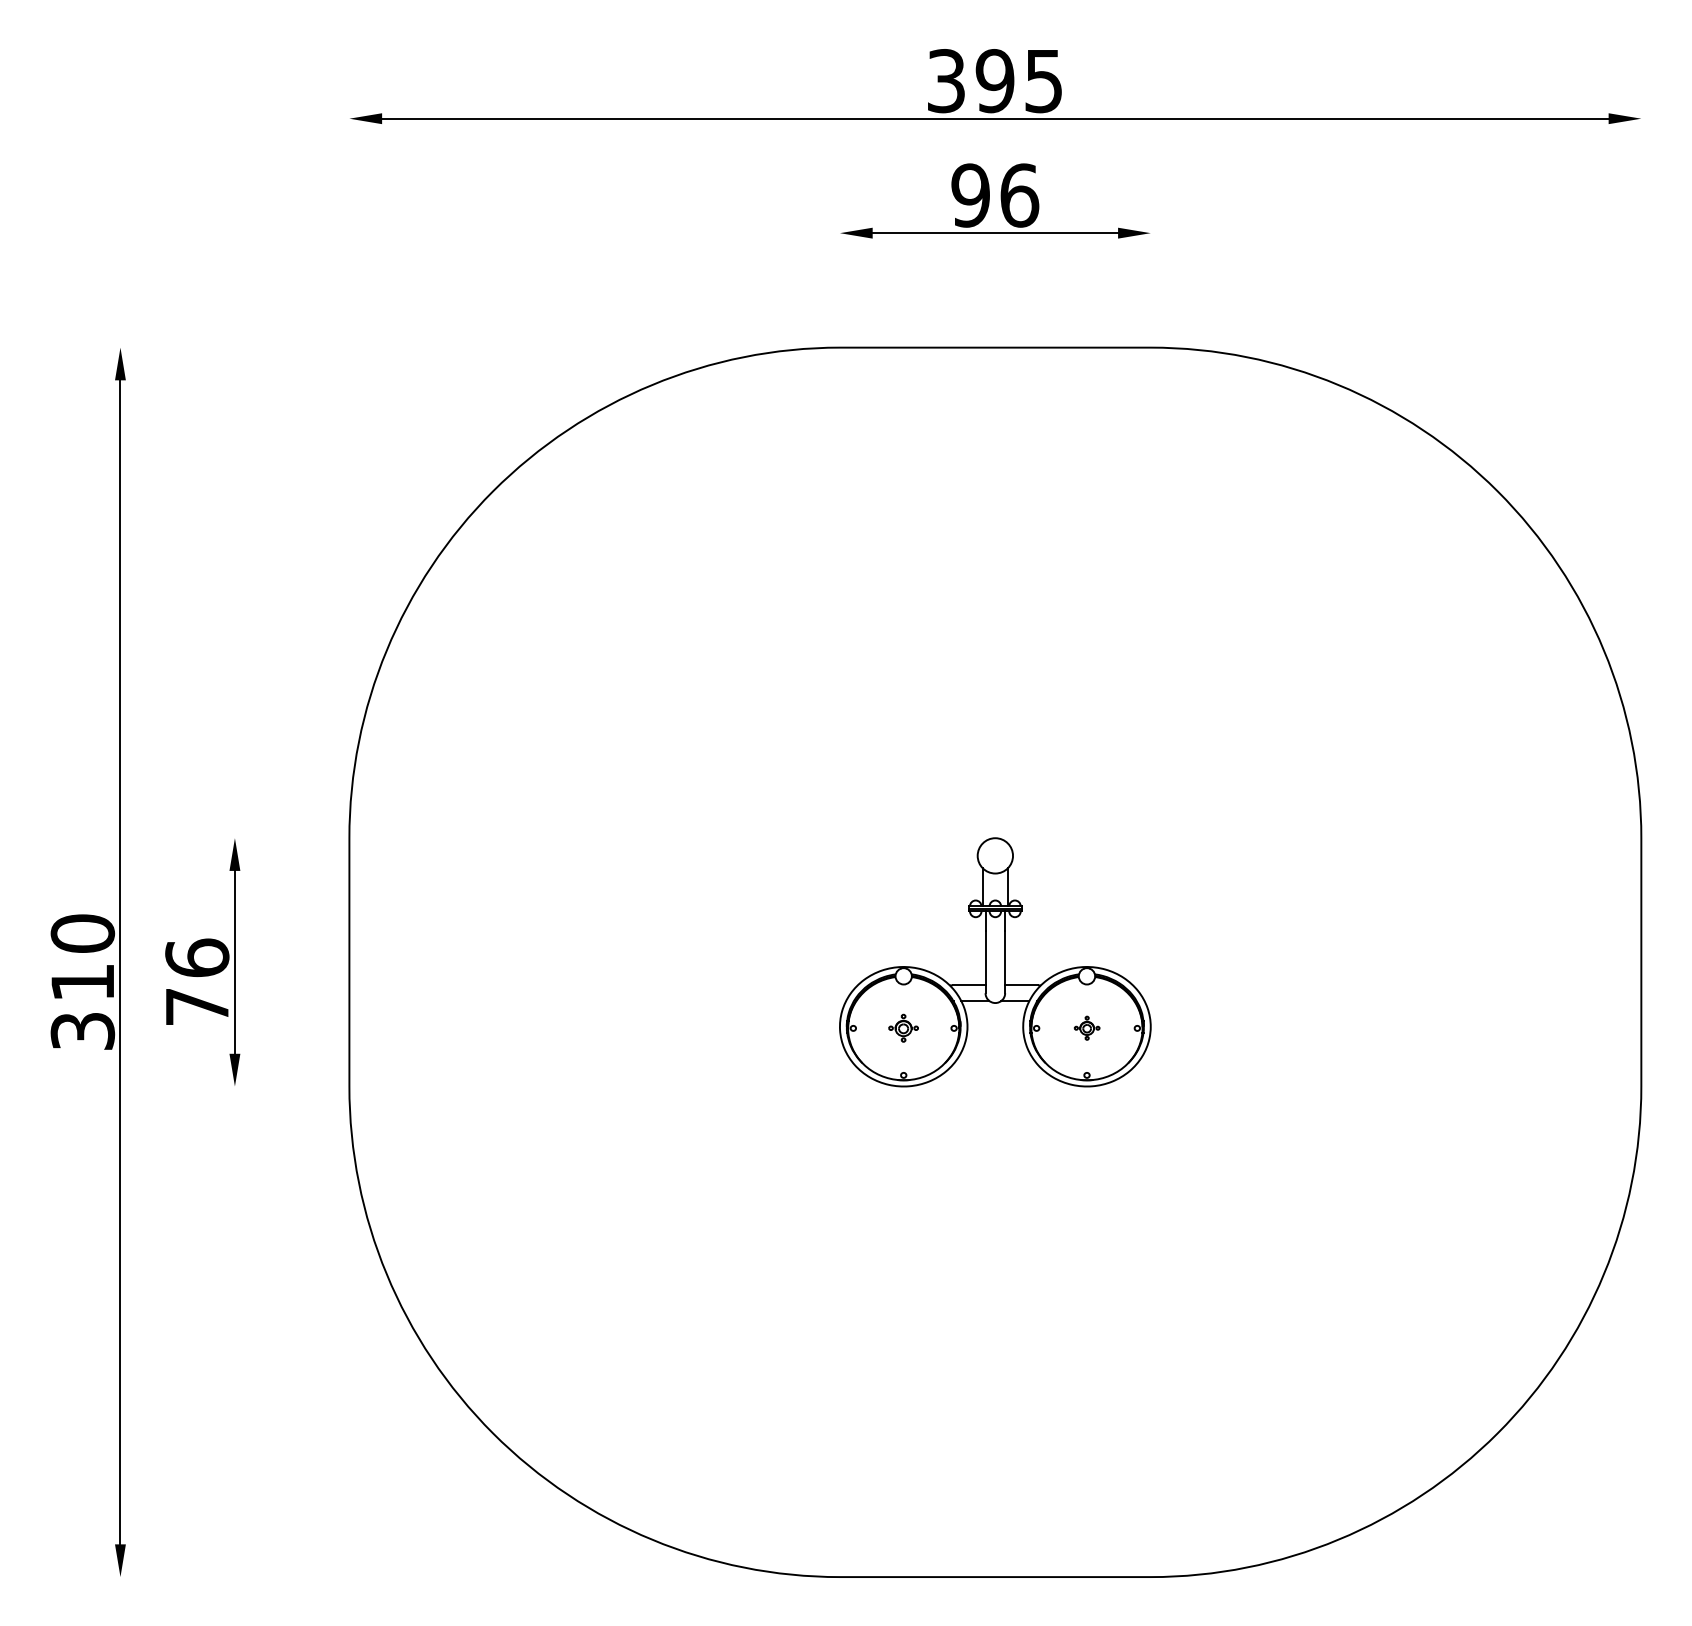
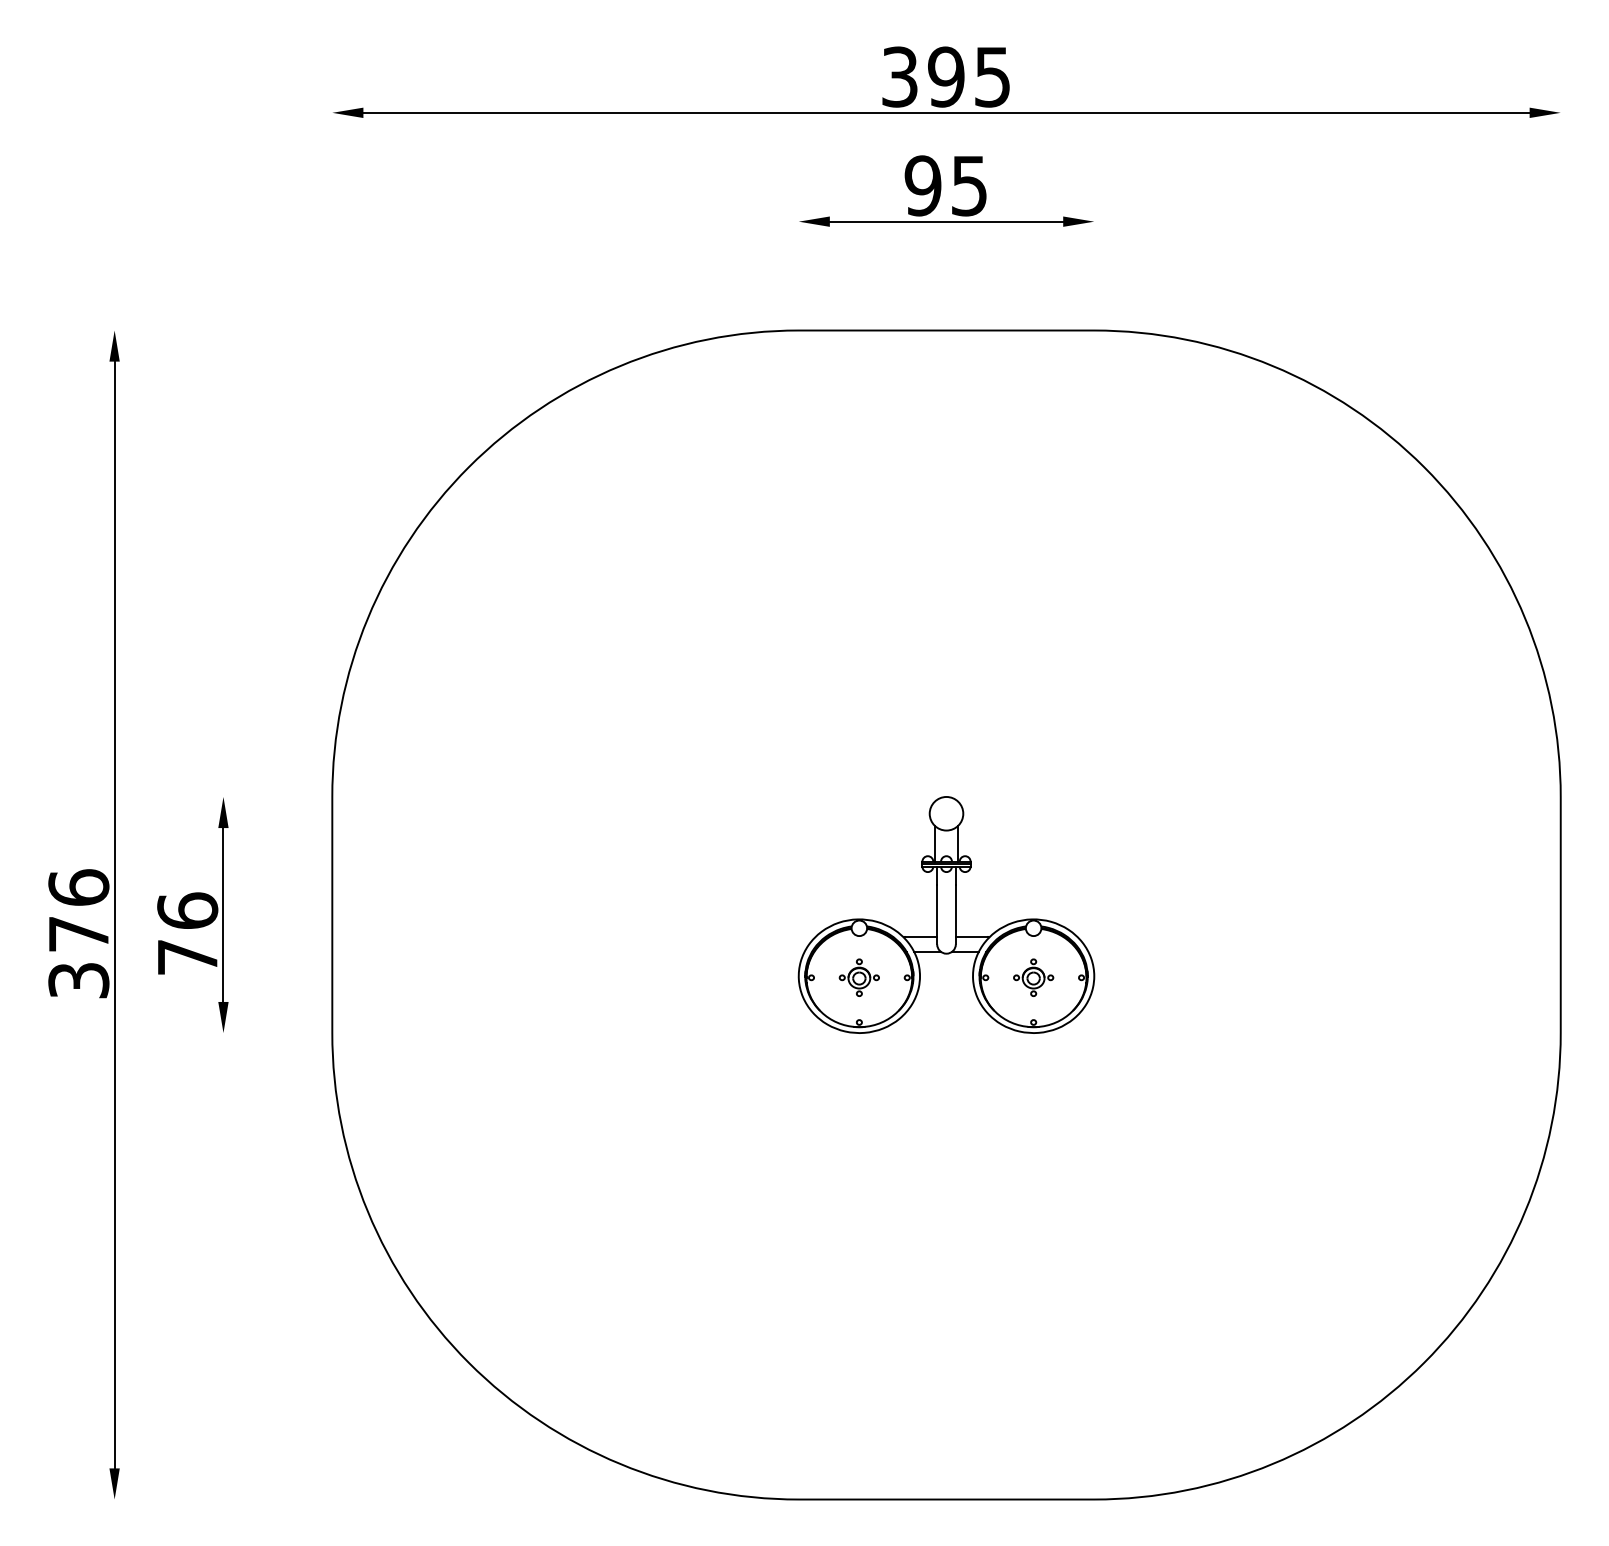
text: (1019, 195) -> (969, 185), 96 -> 95
text: (82, 957) -> (78, 910), 310 -> 376
part: (902, 1028) -> (858, 977), size x1.43
part: (1086, 1028) -> (1033, 977), size x1.67

